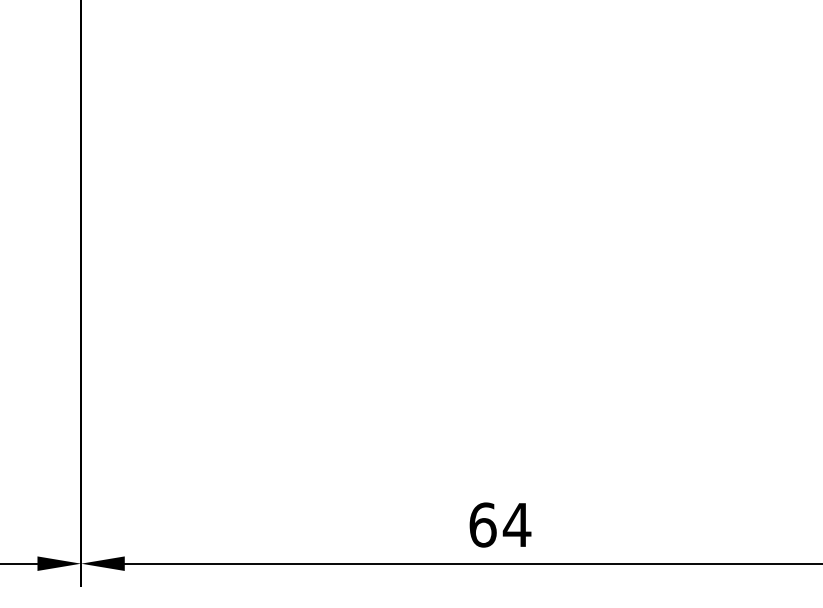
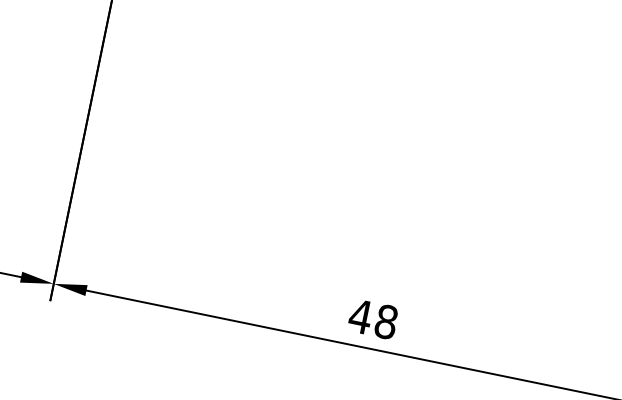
text: (499, 524) -> (373, 318), 64 -> 48

